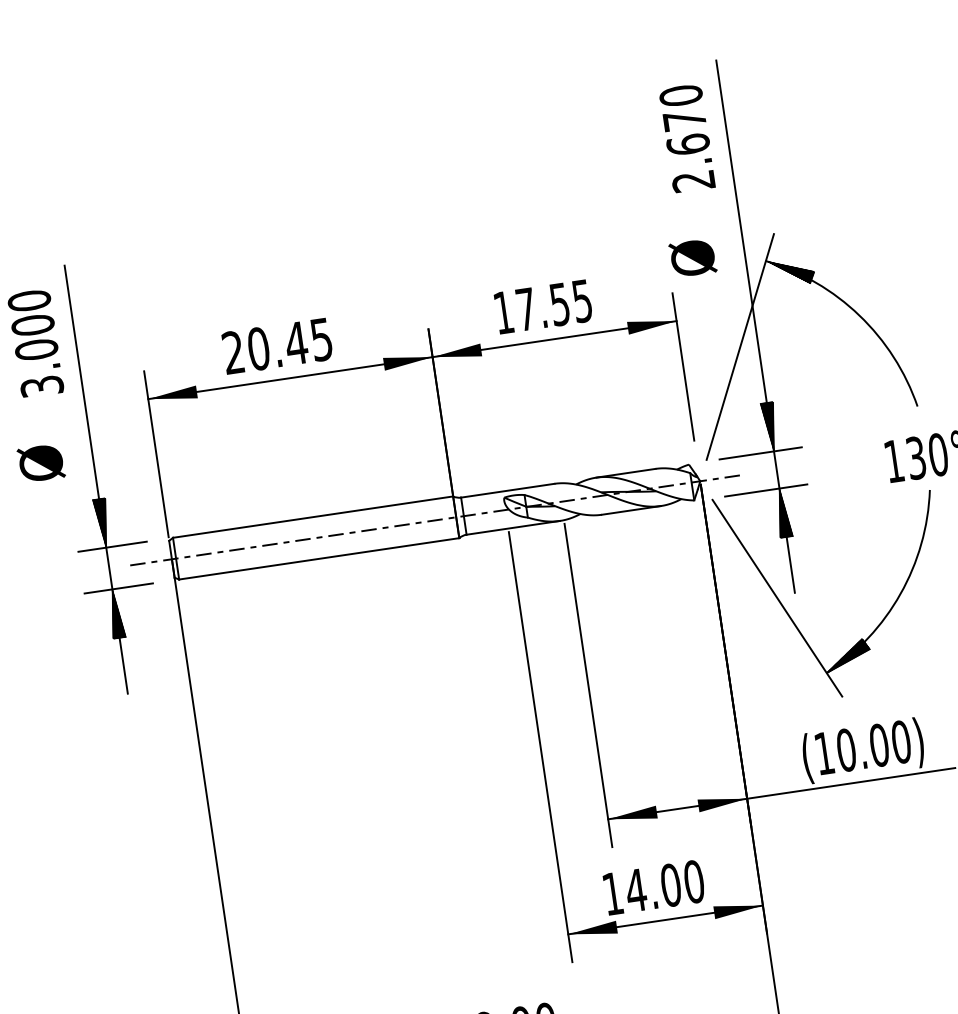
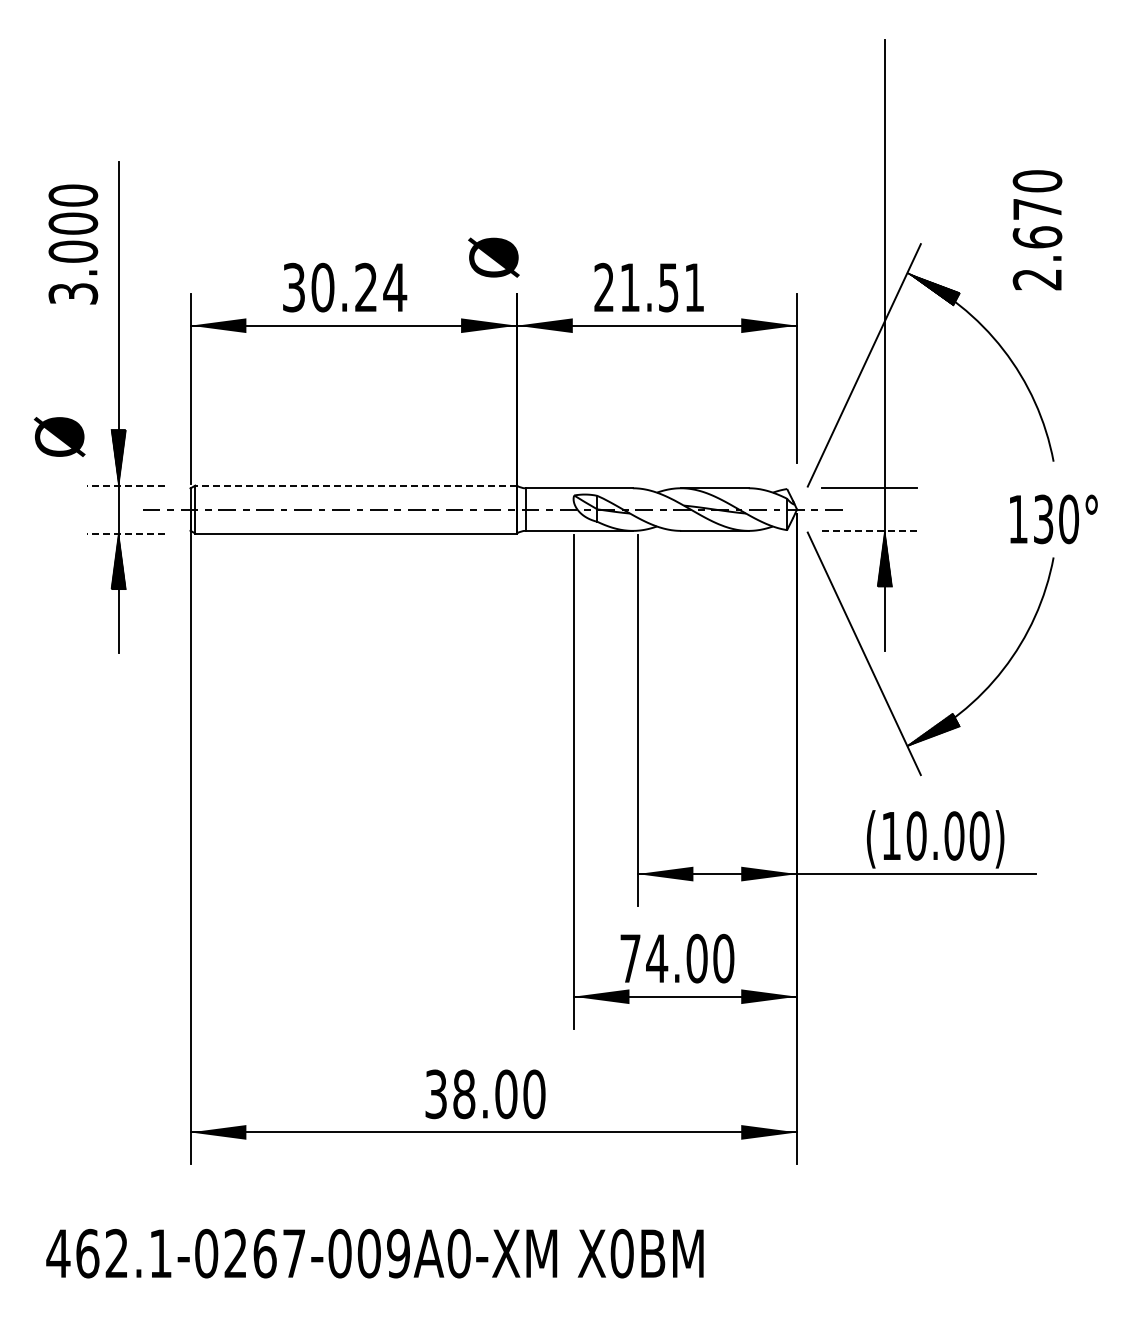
text: (687, 138) -> (1037, 230), moved
text: (692, 258) -> (493, 257), moved
text: (542, 306) -> (648, 287), 17.55 -> 21.51
text: (278, 345) -> (345, 287), 20.45 -> 30.24
hatch: (770, 427) -> (884, 460), removed
text: (41, 462) -> (59, 436), moved
line: (766, 490) -> (870, 530), solid -> dashed
line: (313, 516) -> (356, 485), solid -> dashed
line: (112, 546) -> (125, 485), solid -> dashed
line: (118, 588) -> (125, 533), solid -> dashed
text: (612, 893) -> (630, 958), 14.00 -> 74.00

